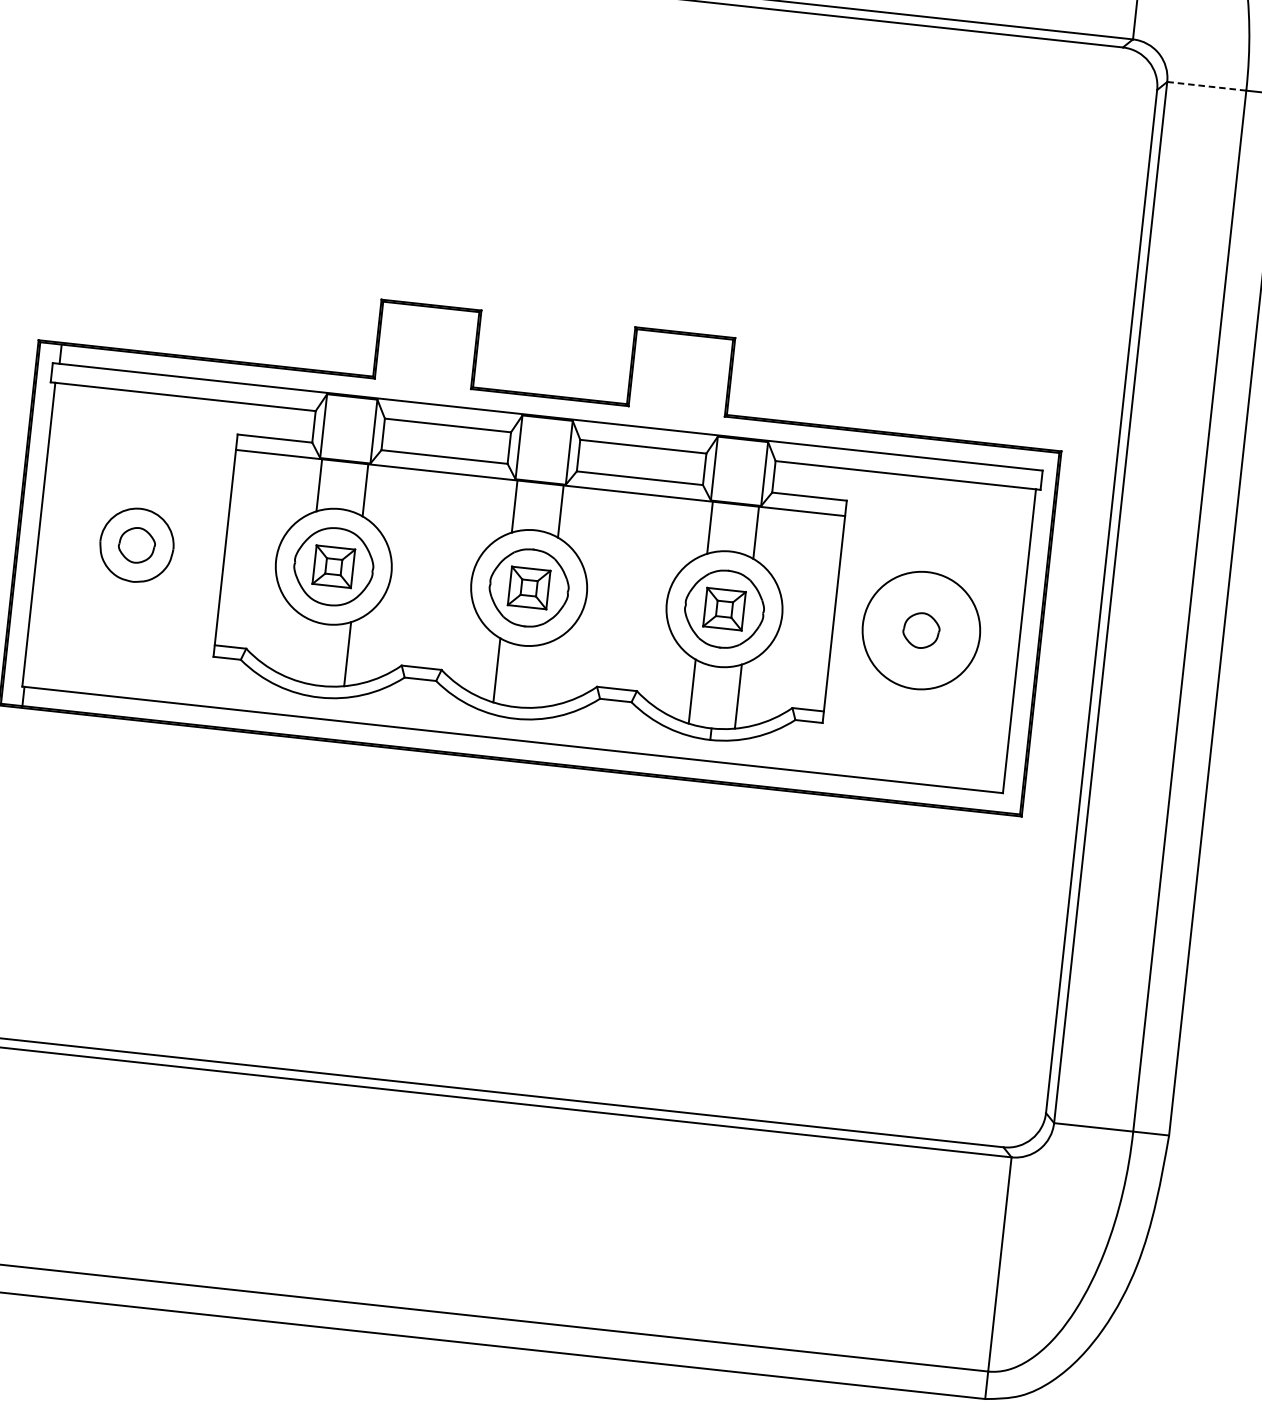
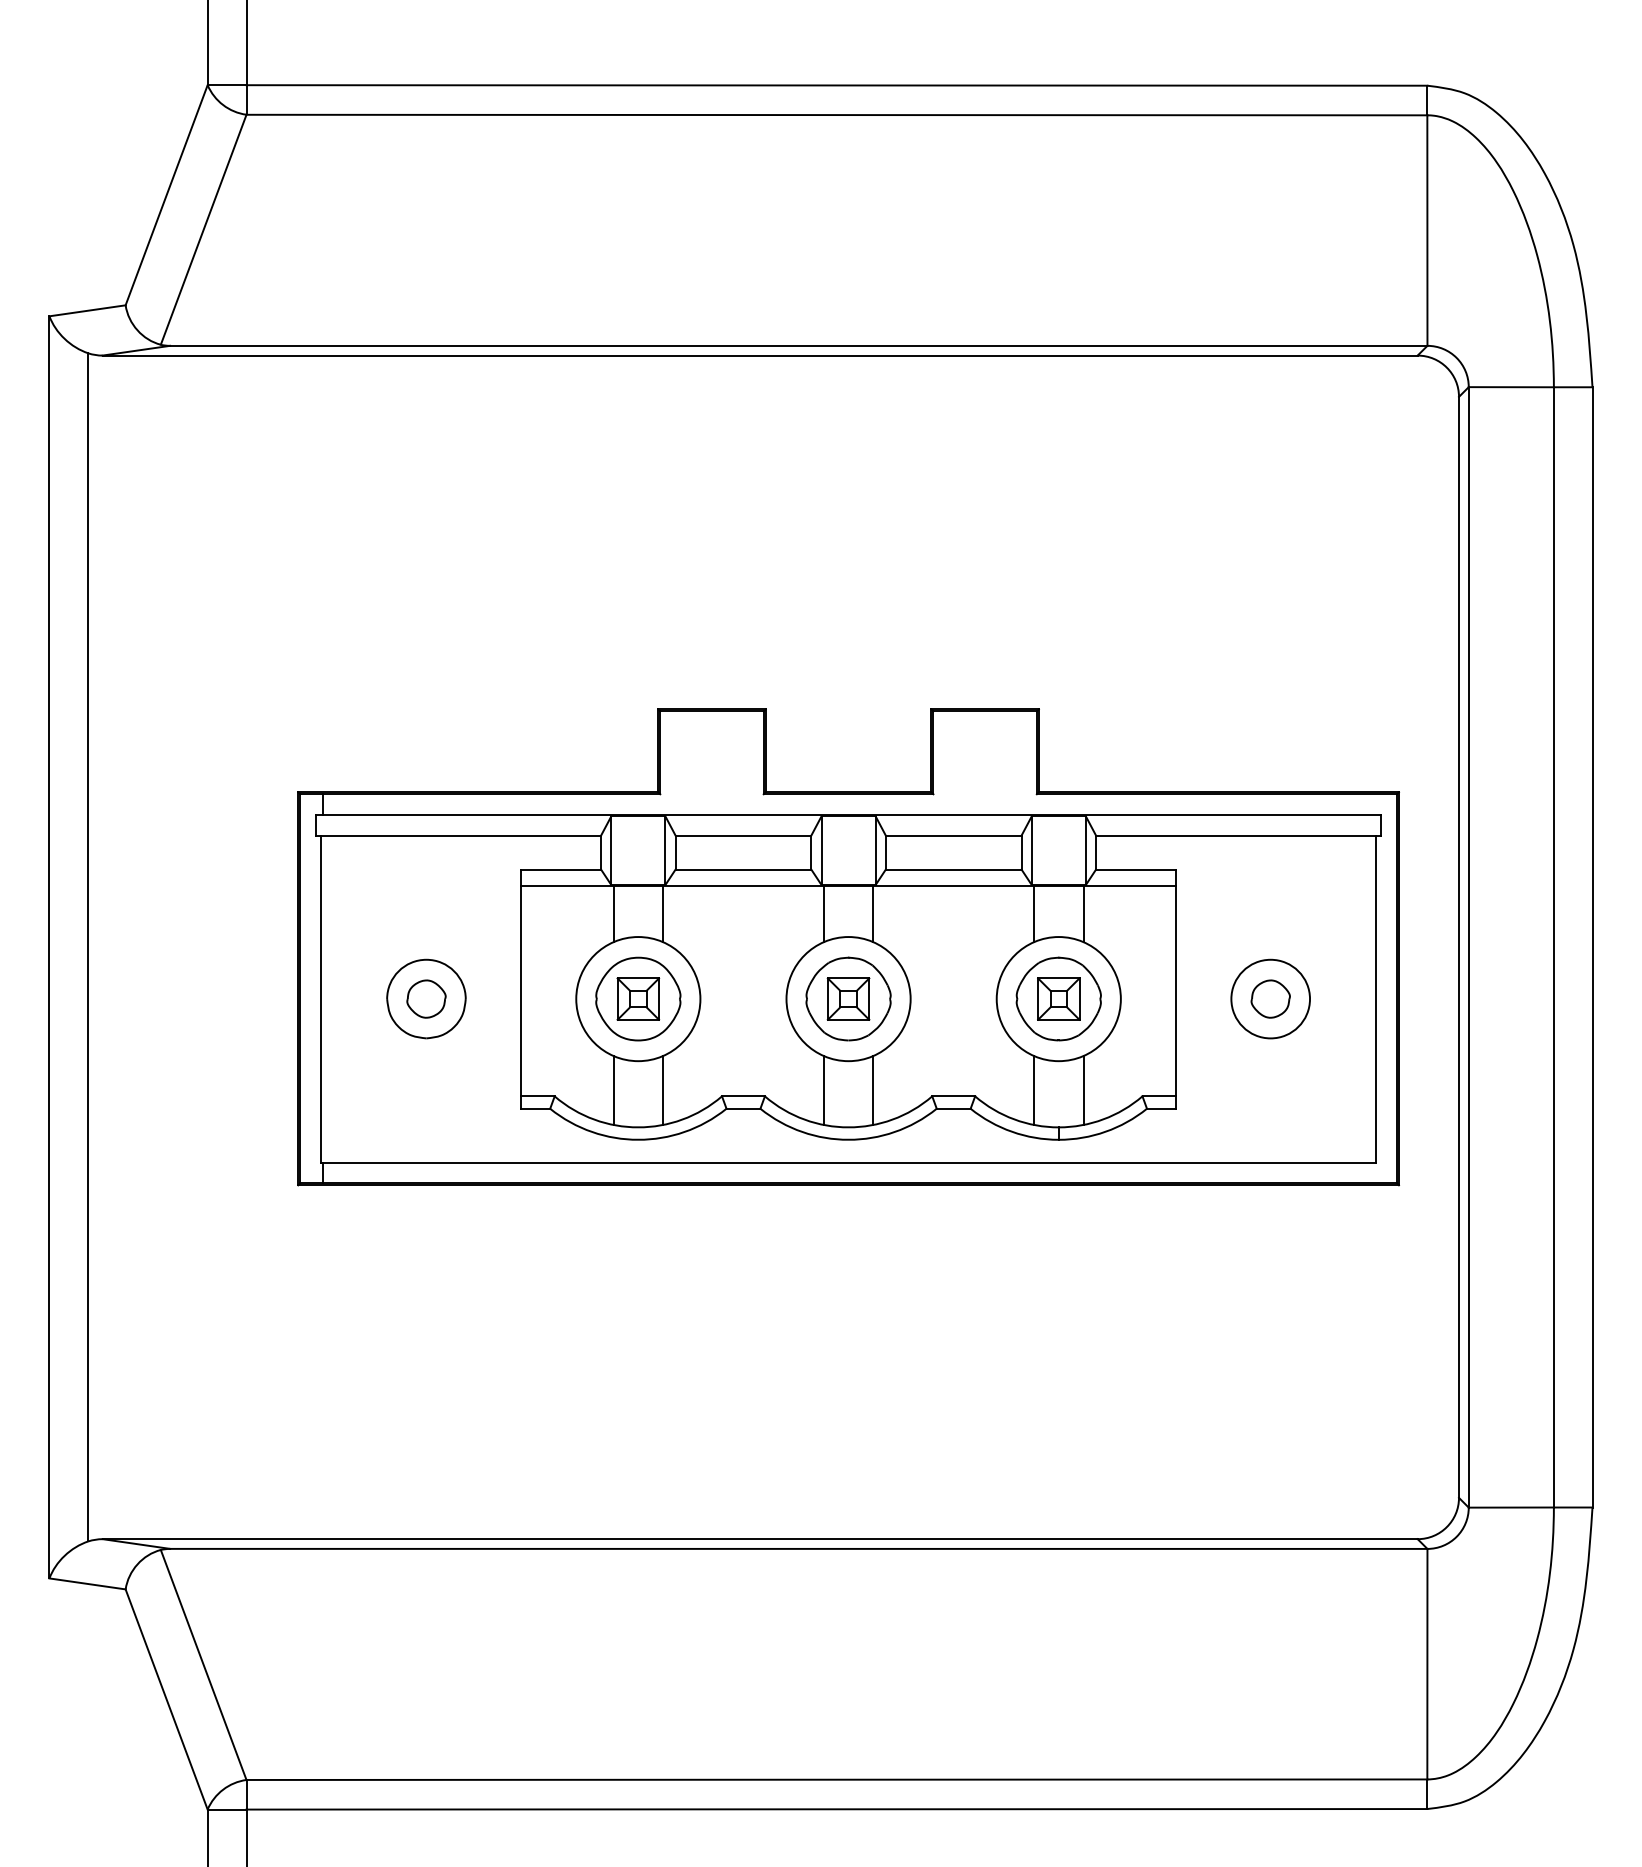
line: (1206, 86) -> (1511, 387), dashed -> solid
circle: (921, 630) -> (1270, 998), size x0.62
line: (301, 649) -> (613, 1090), added
line: (543, 675) -> (873, 1090), added

